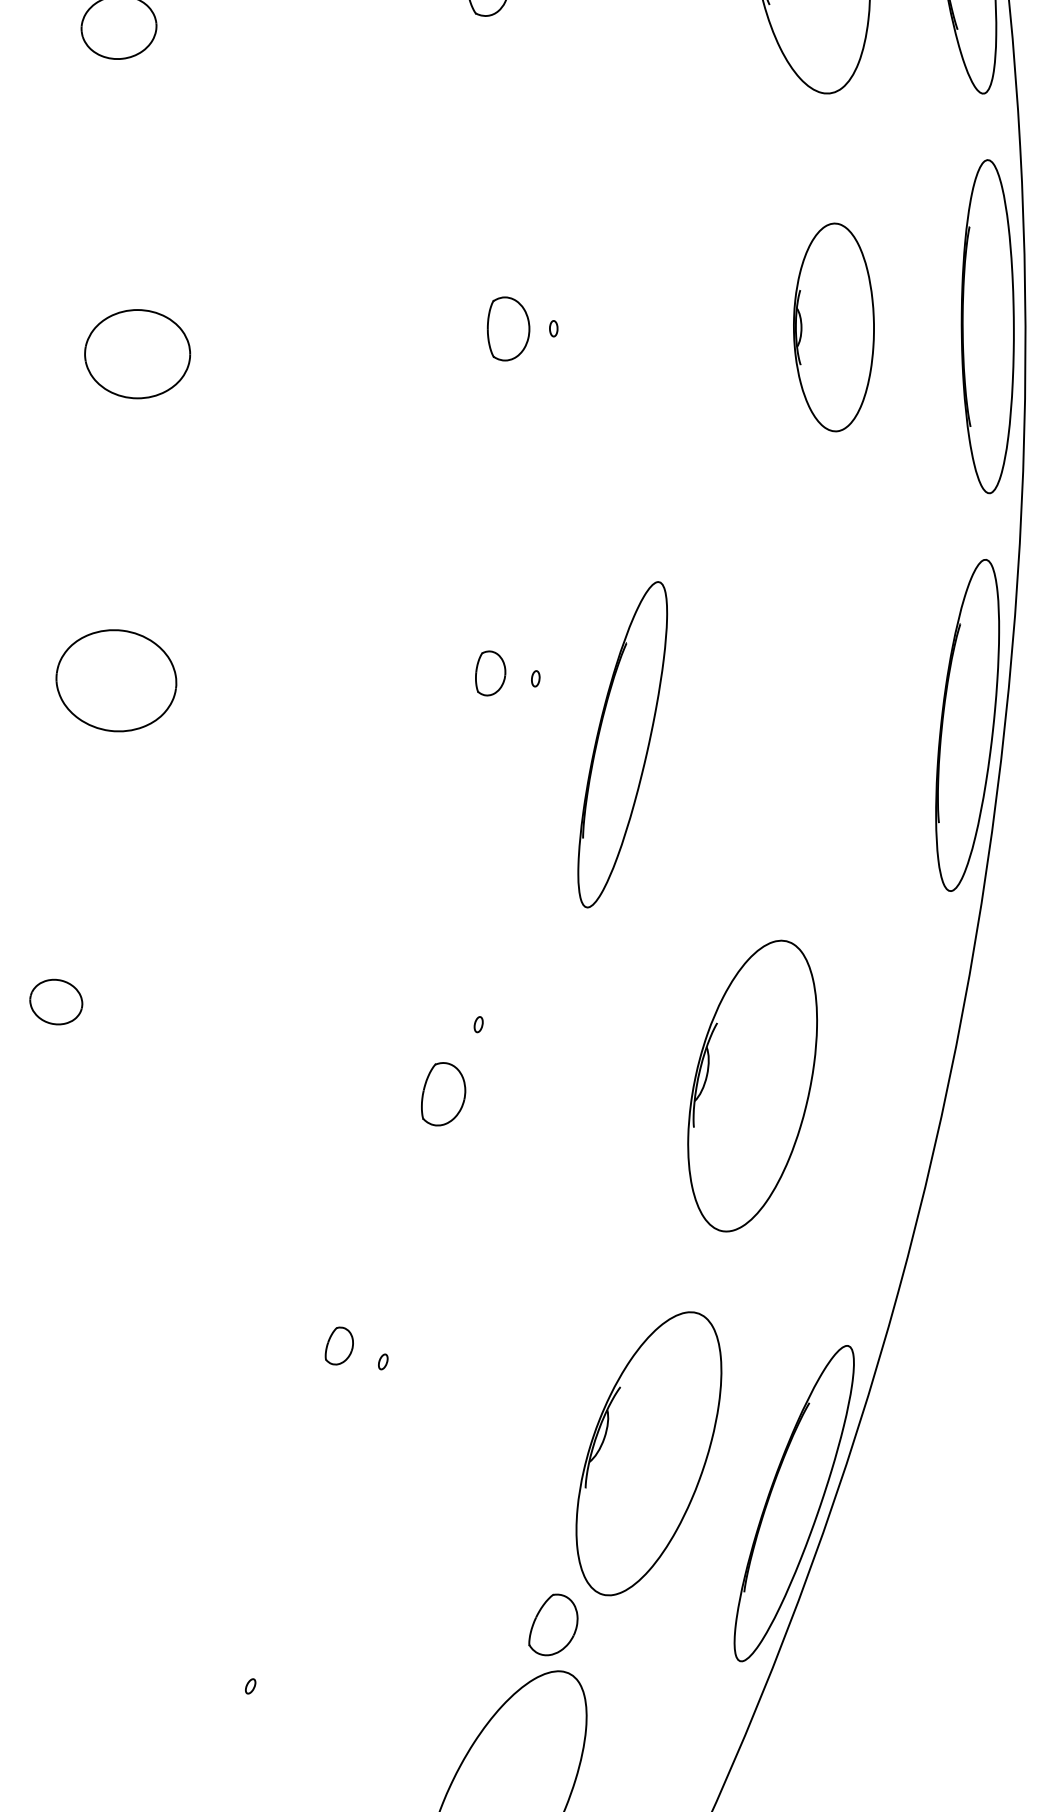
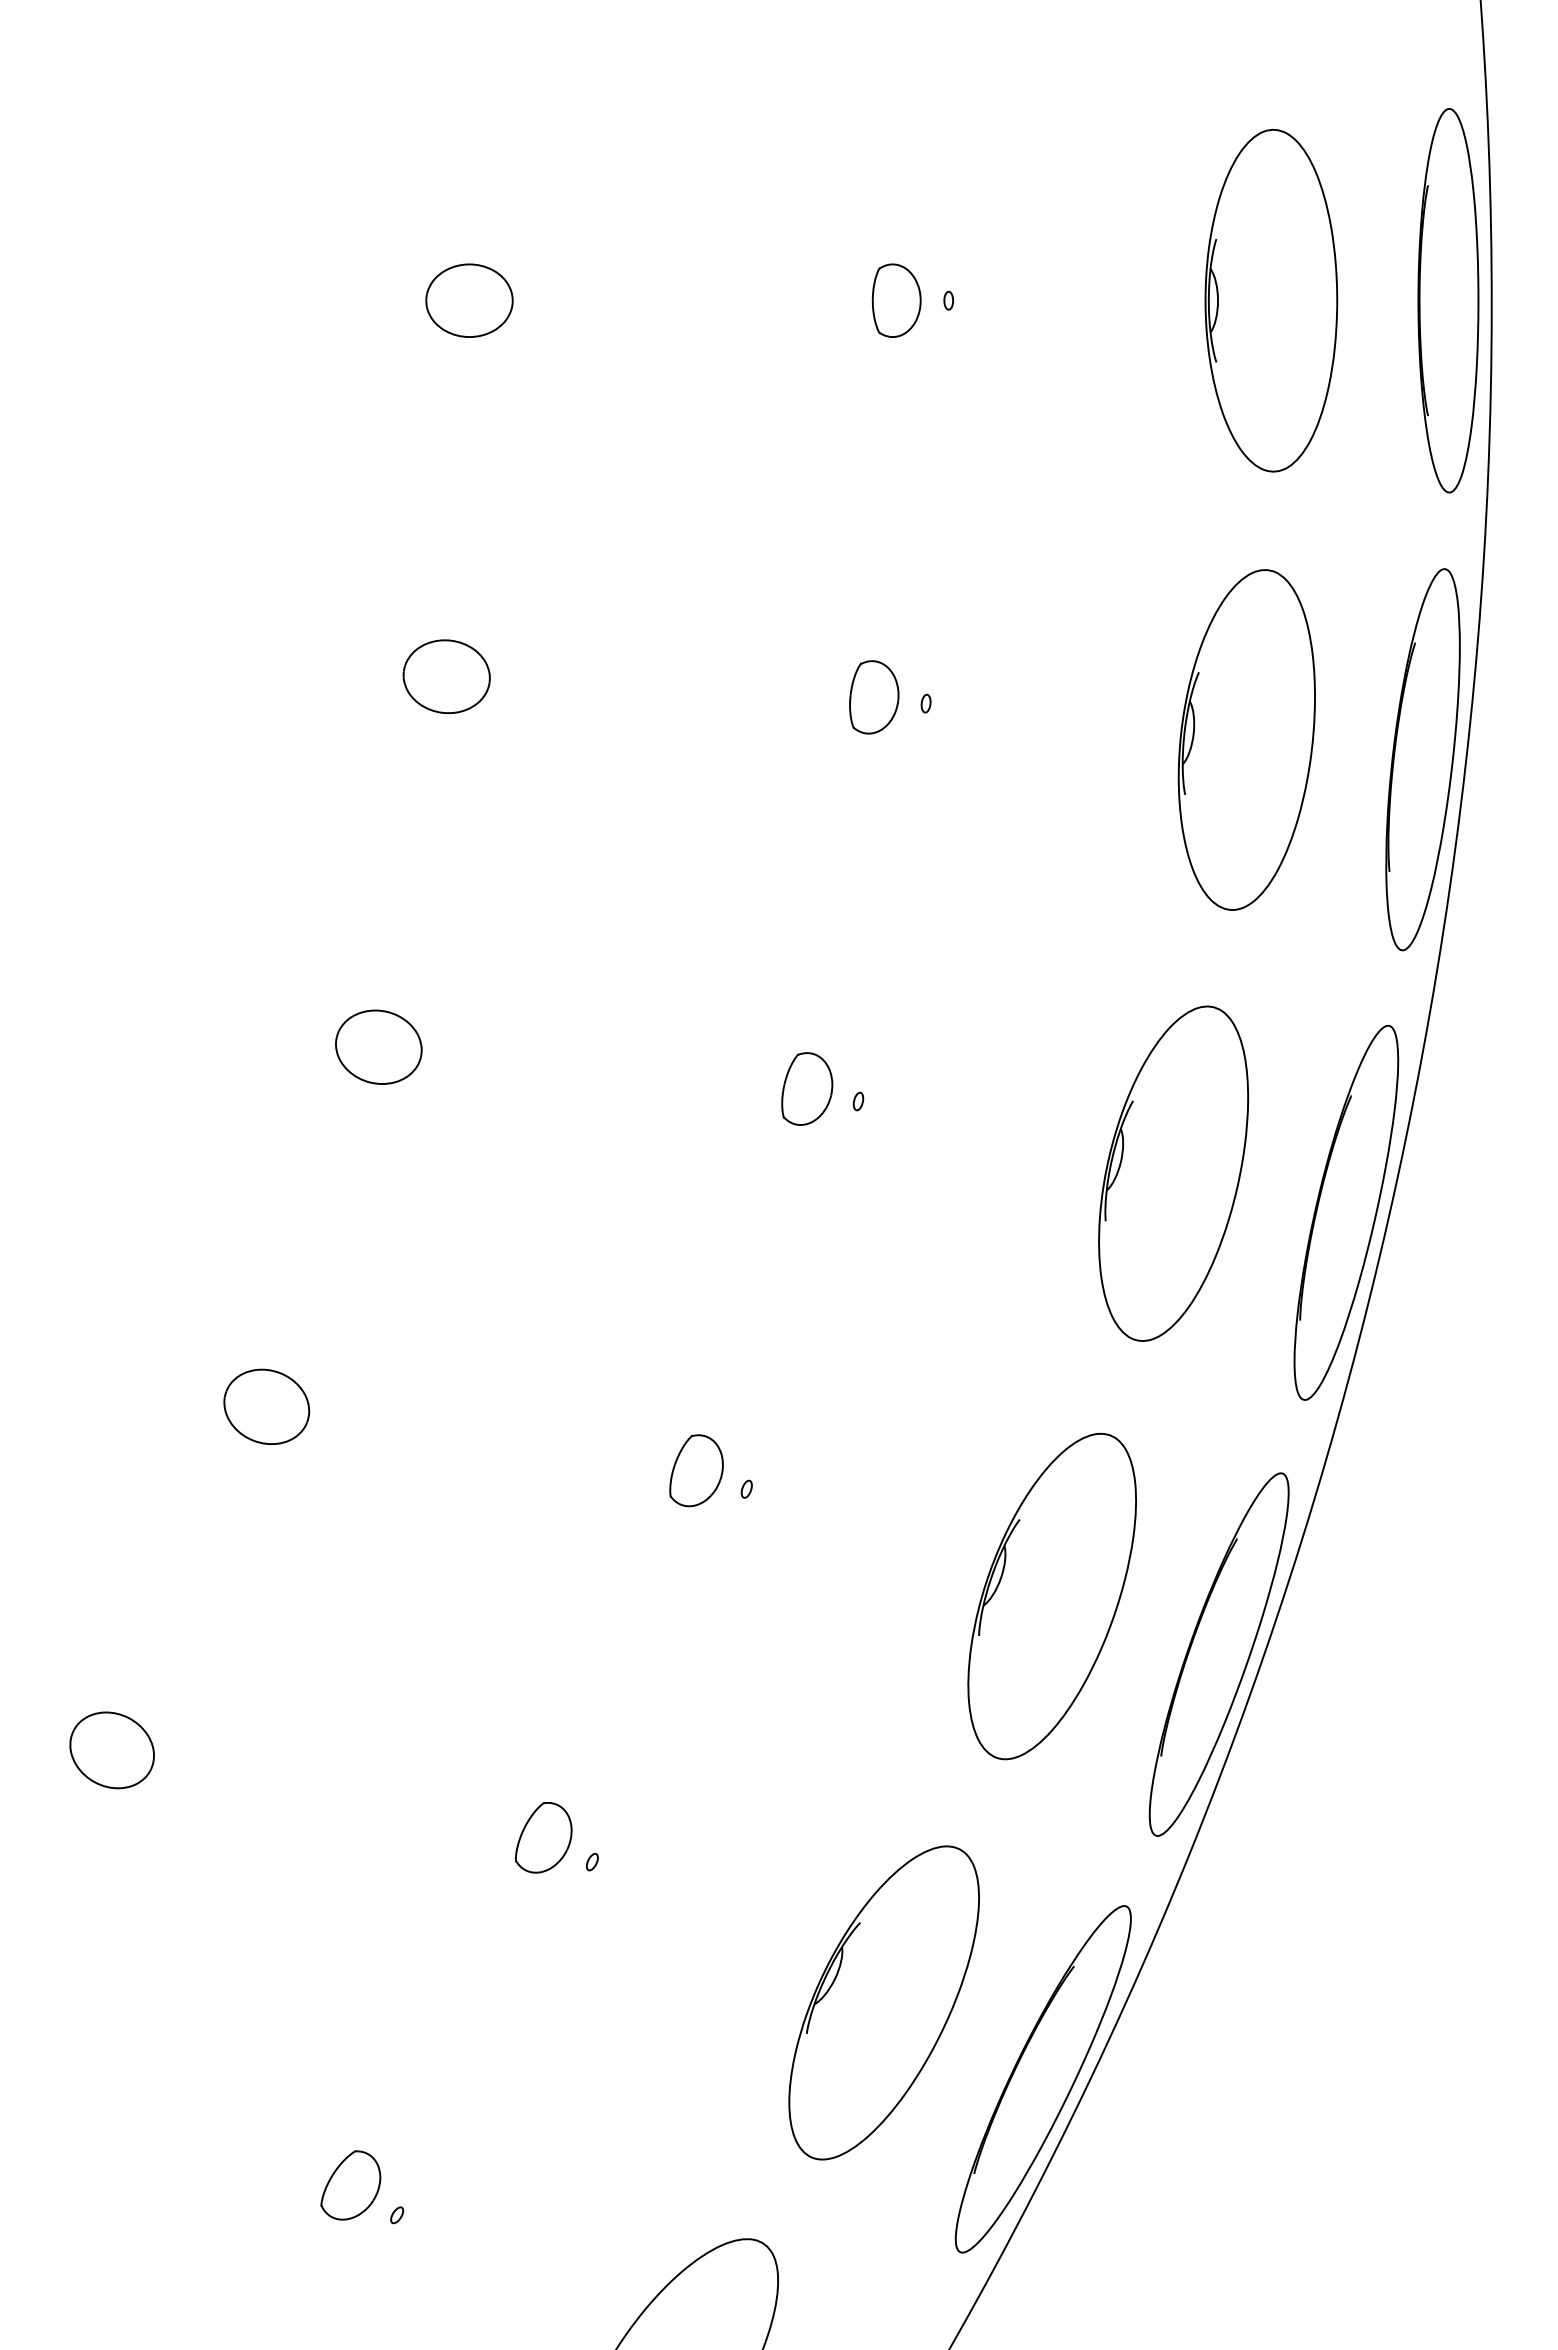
part: (833, 327) -> (1246, 739), size x1.43
part: (137, 353) -> (446, 676), size x0.71
part: (490, 672) -> (807, 1088), size x1.43
part: (116, 680) -> (378, 1046), size x0.62
part: (814, 708) -> (1173, 1173), added
part: (622, 744) -> (1218, 1654), moved
part: (55, 1001) -> (266, 1406), size x1.43
part: (442, 1093) -> (696, 1470), moved
part: (338, 1345) -> (543, 1837), size x1.67
part: (552, 1624) -> (350, 2185), moved

